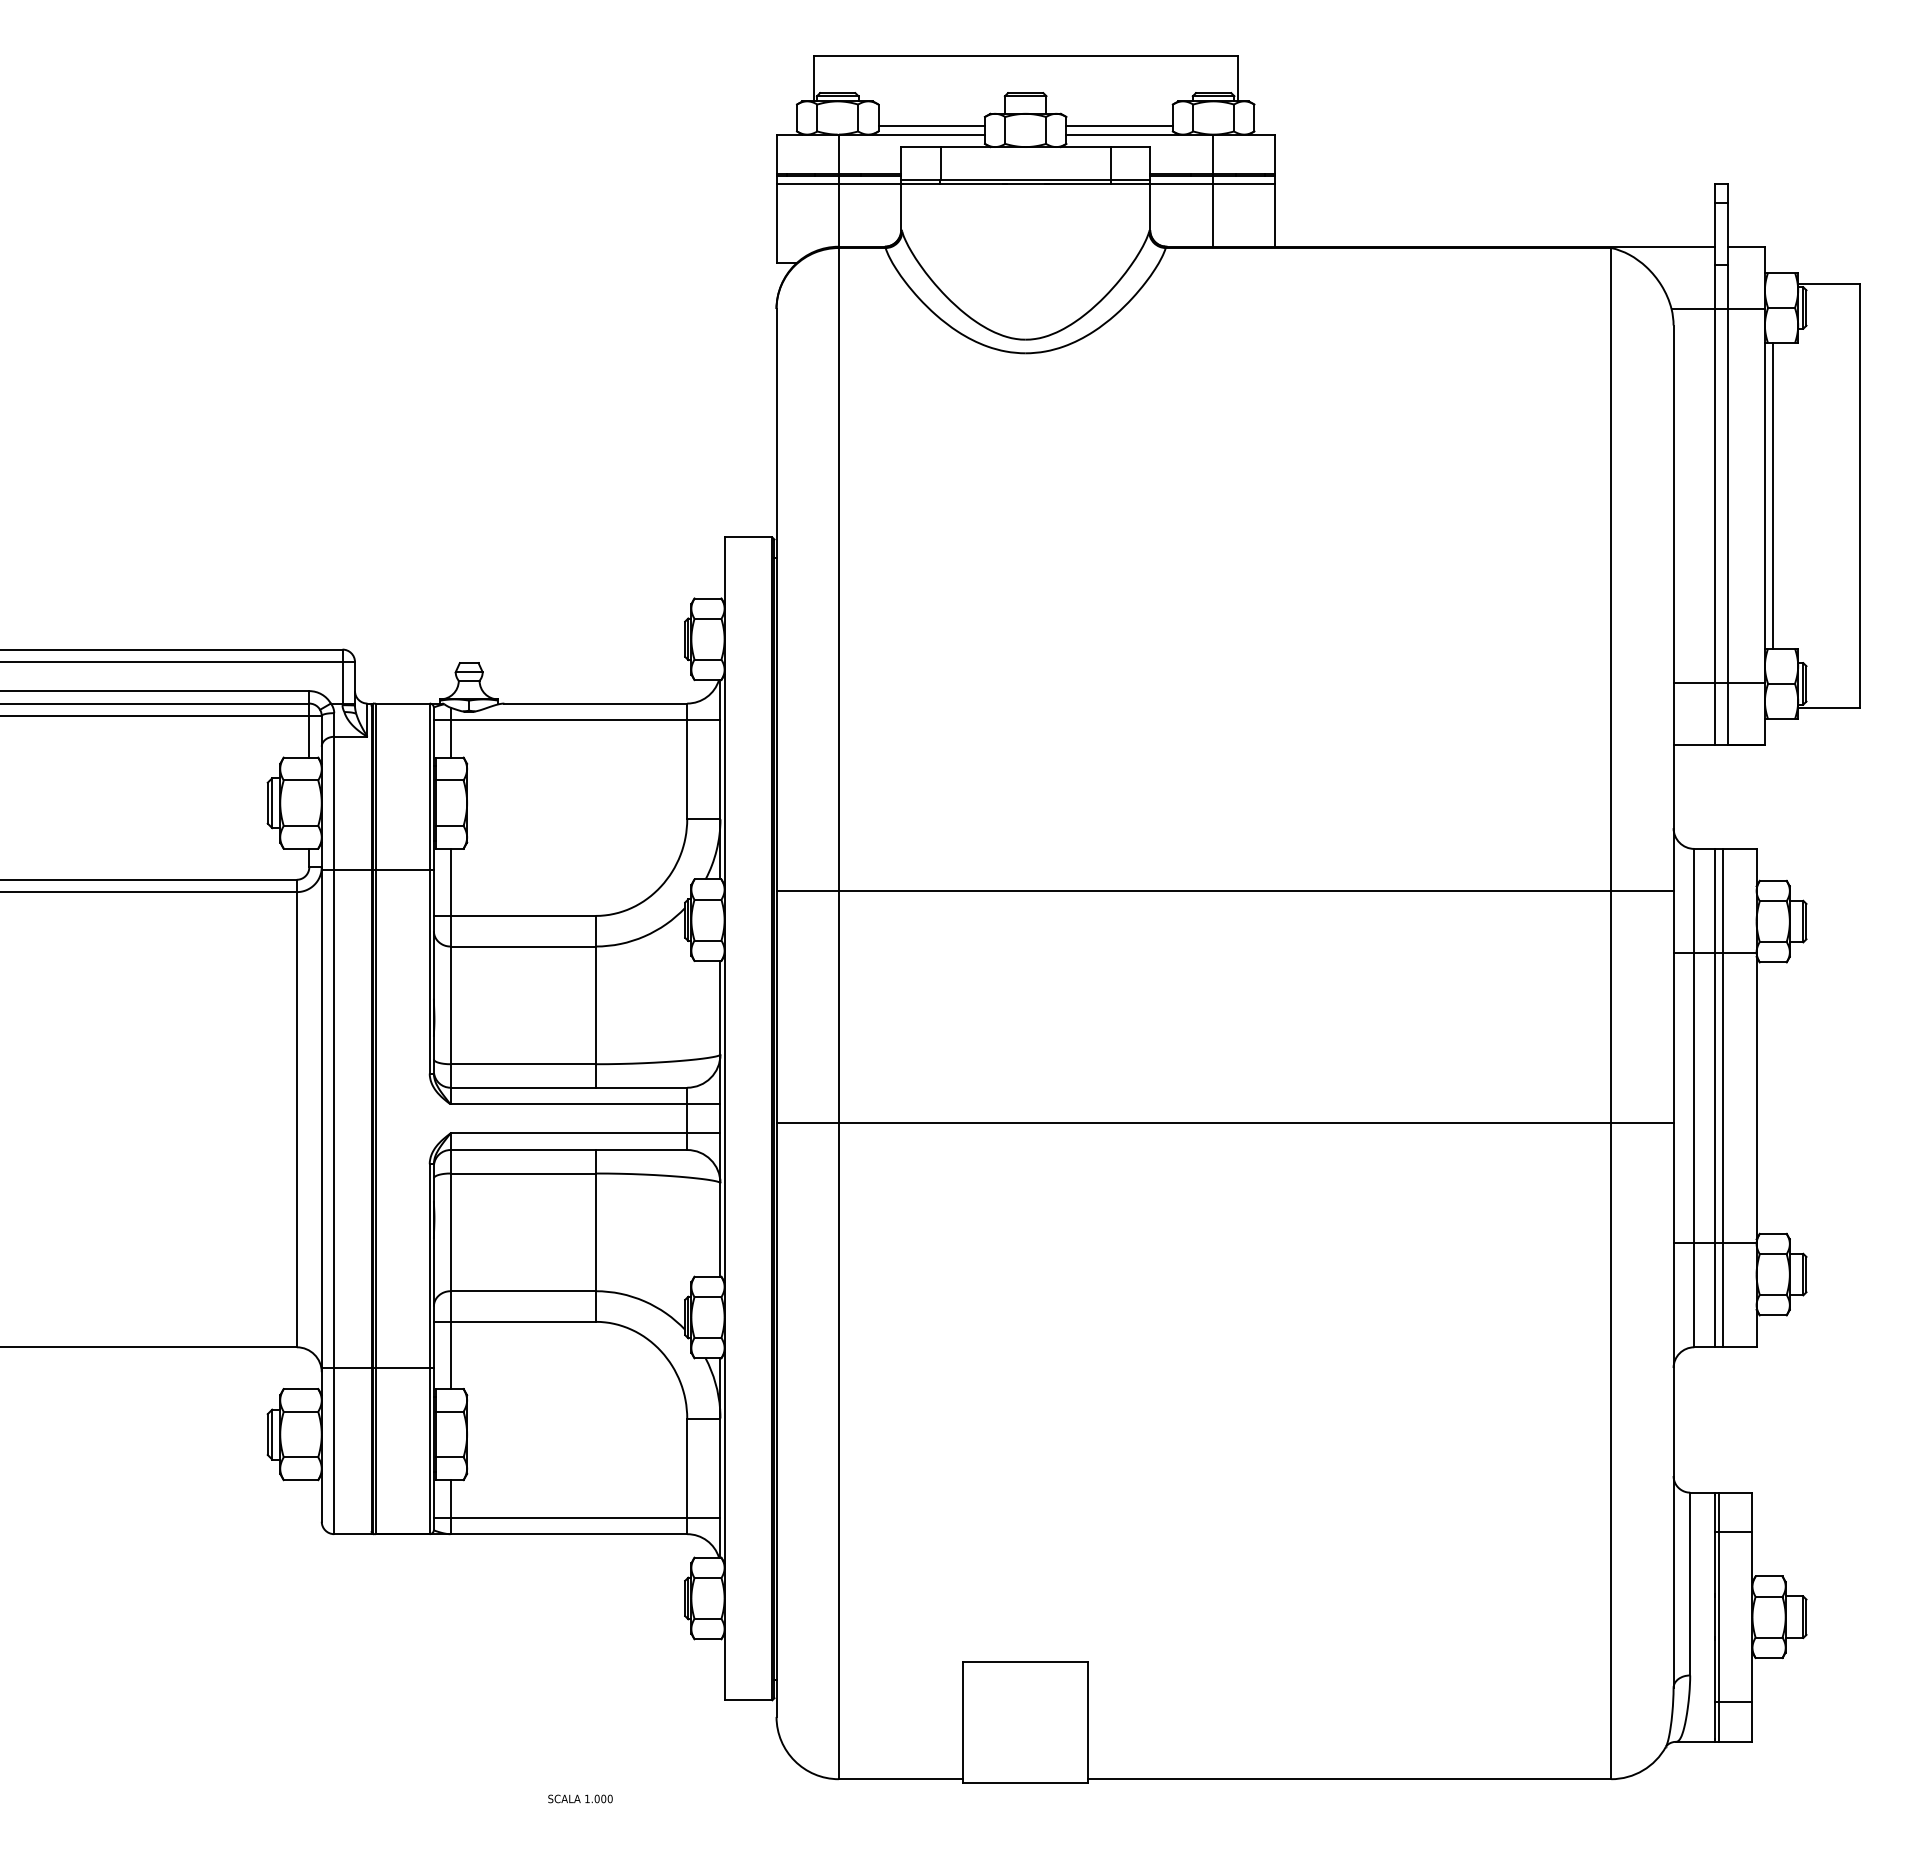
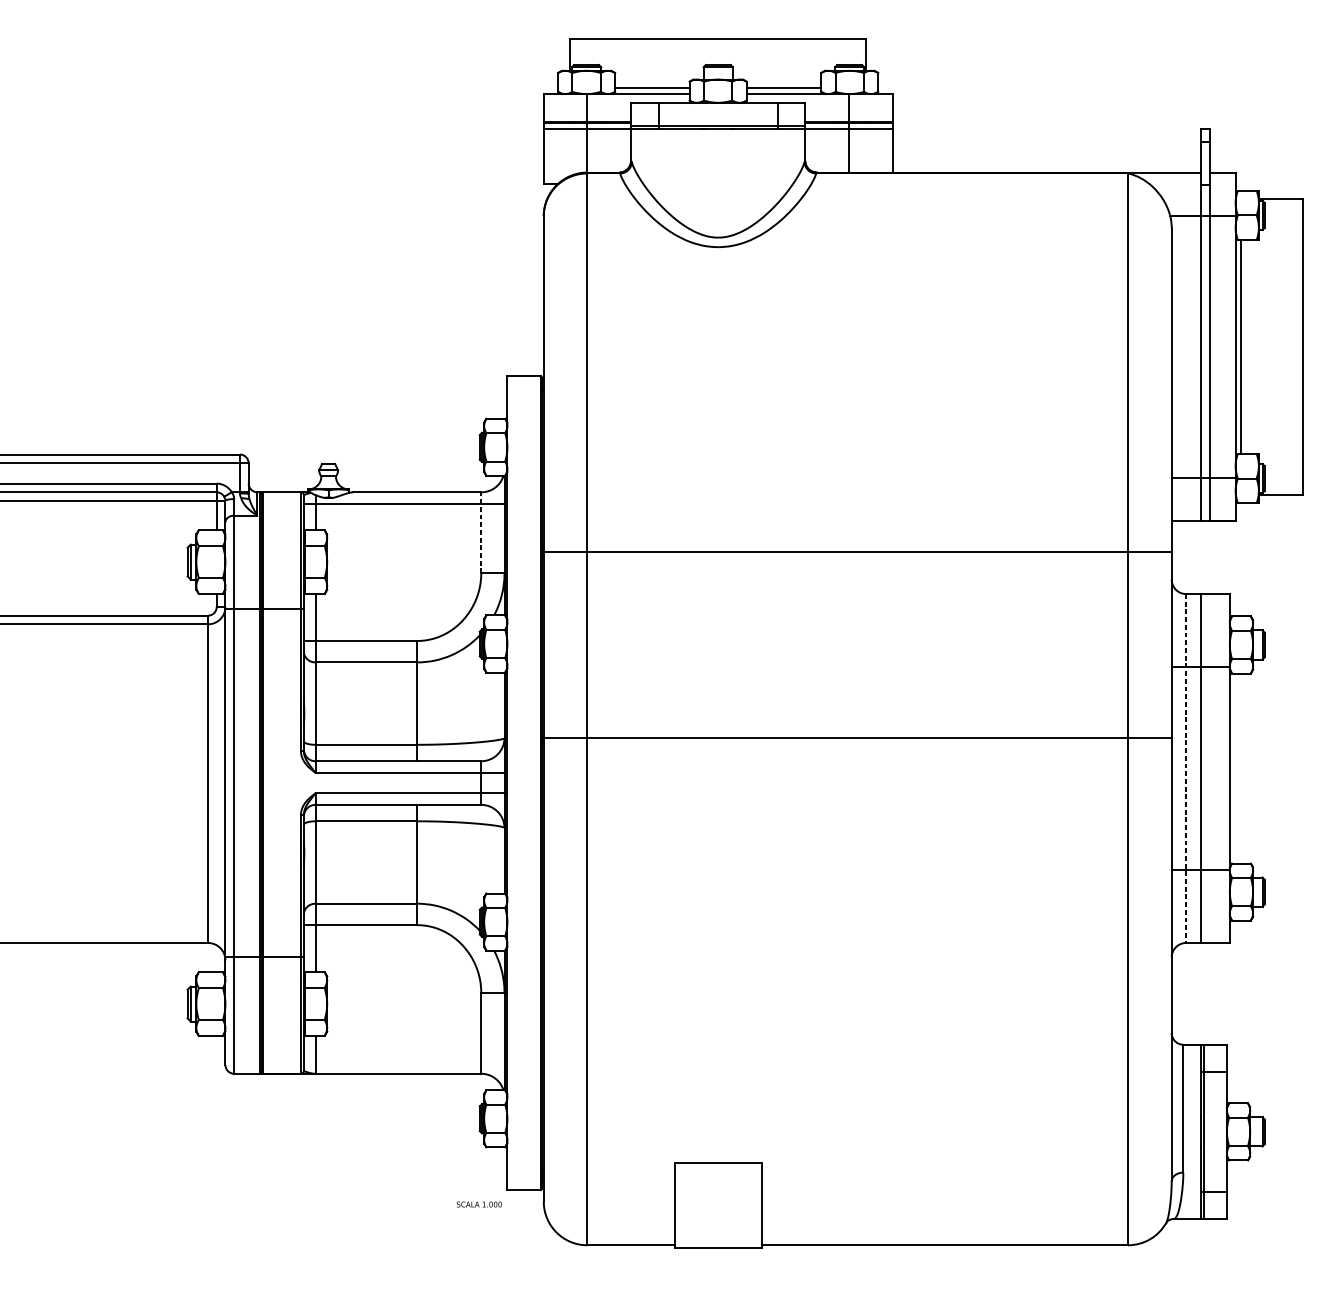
line: (687, 761) -> (481, 532), solid -> dashed
line: (1224, 890) -> (857, 551), moved
line: (1723, 1097) -> (1206, 768), removed
line: (1694, 1098) -> (1186, 768), solid -> dashed
line: (1224, 1123) -> (857, 738), moved
line: (576, 1517) -> (403, 1062), removed
text: (580, 1798) -> (479, 1204), moved

